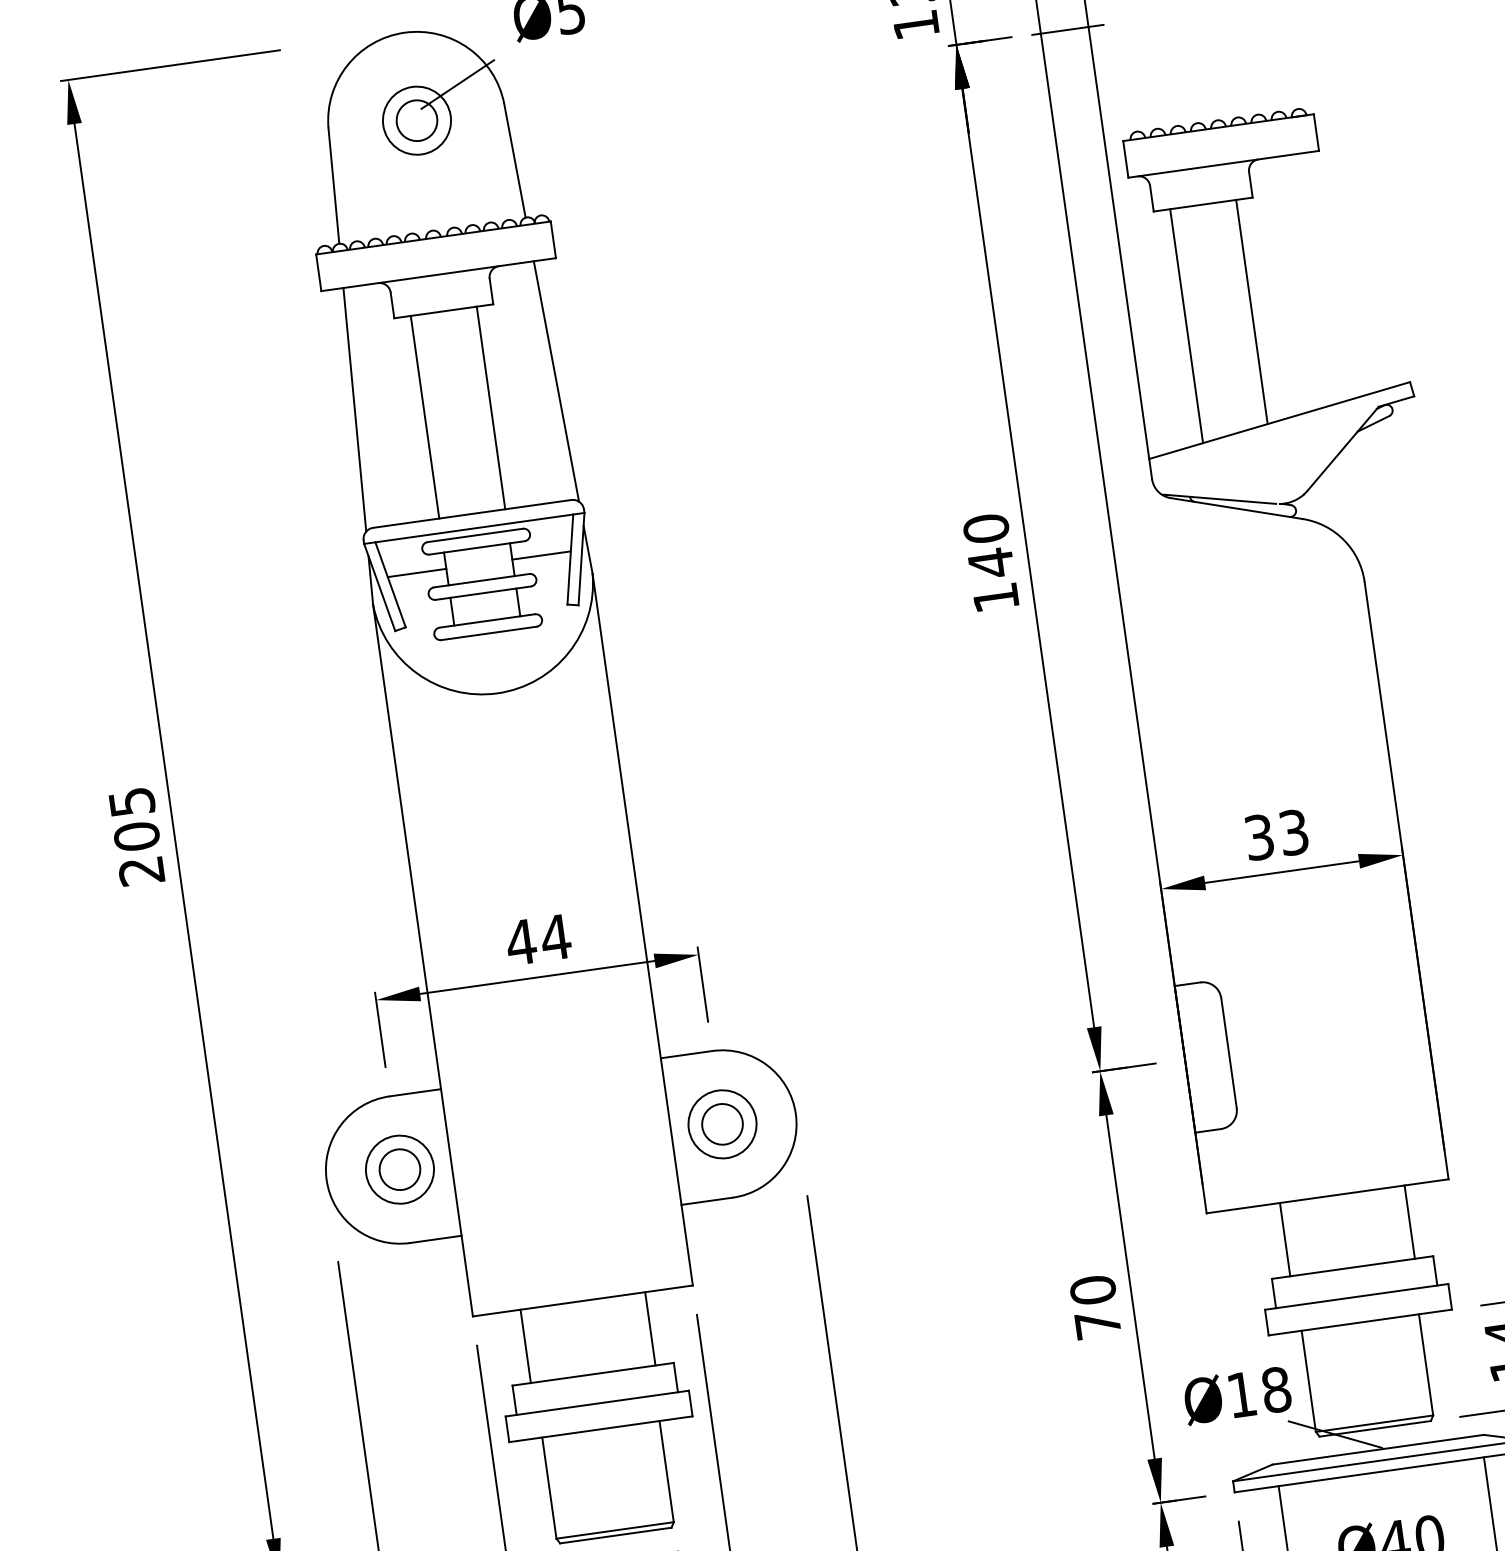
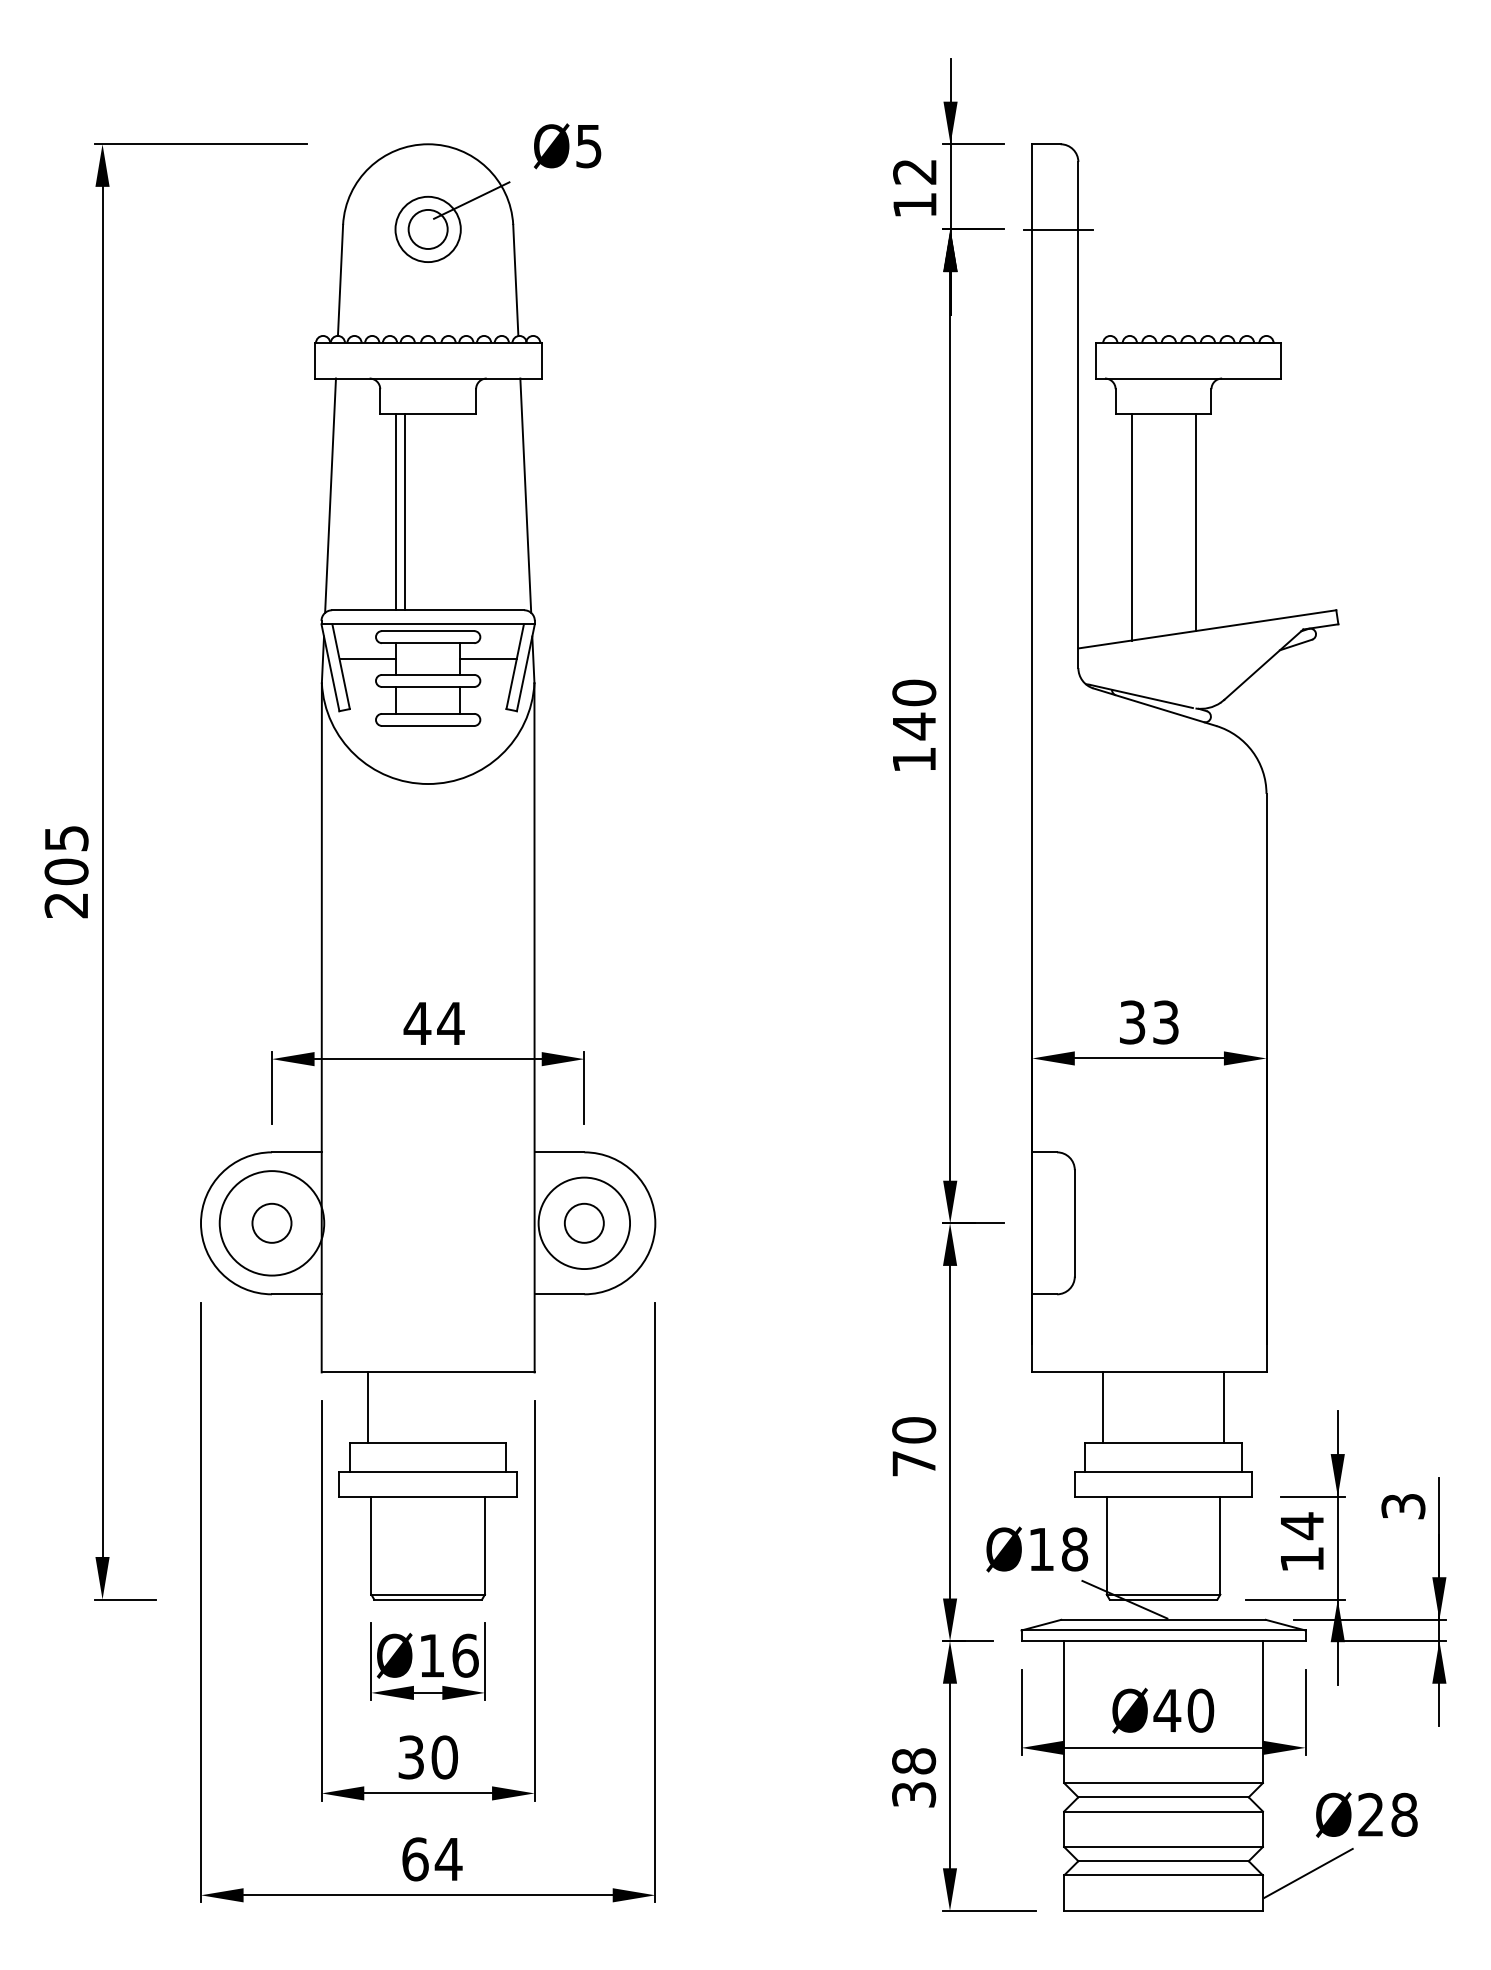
line: (491, 408) -> (405, 512), moved
circle: (722, 1123) -> (584, 1222), size x1.4
circle: (399, 1168) -> (271, 1222), size x1.6
line: (650, 1328) -> (488, 1407), removed

